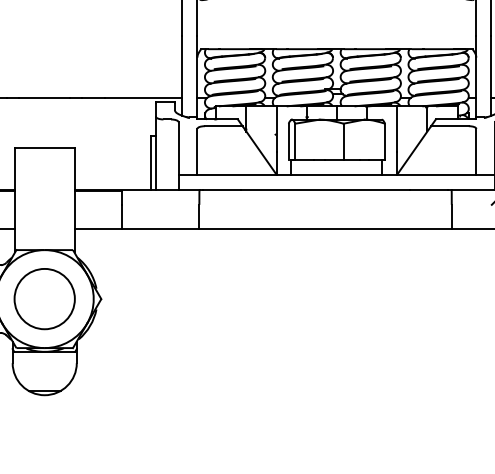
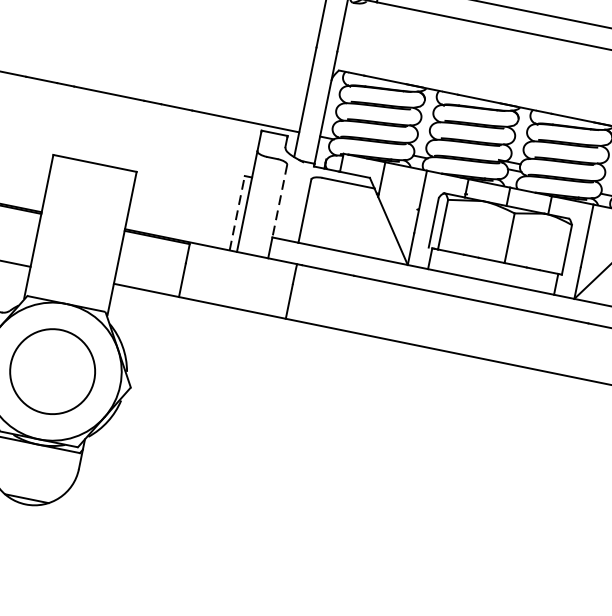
line: (178, 148) -> (279, 201), solid -> dashed
line: (150, 162) -> (237, 212), solid -> dashed

